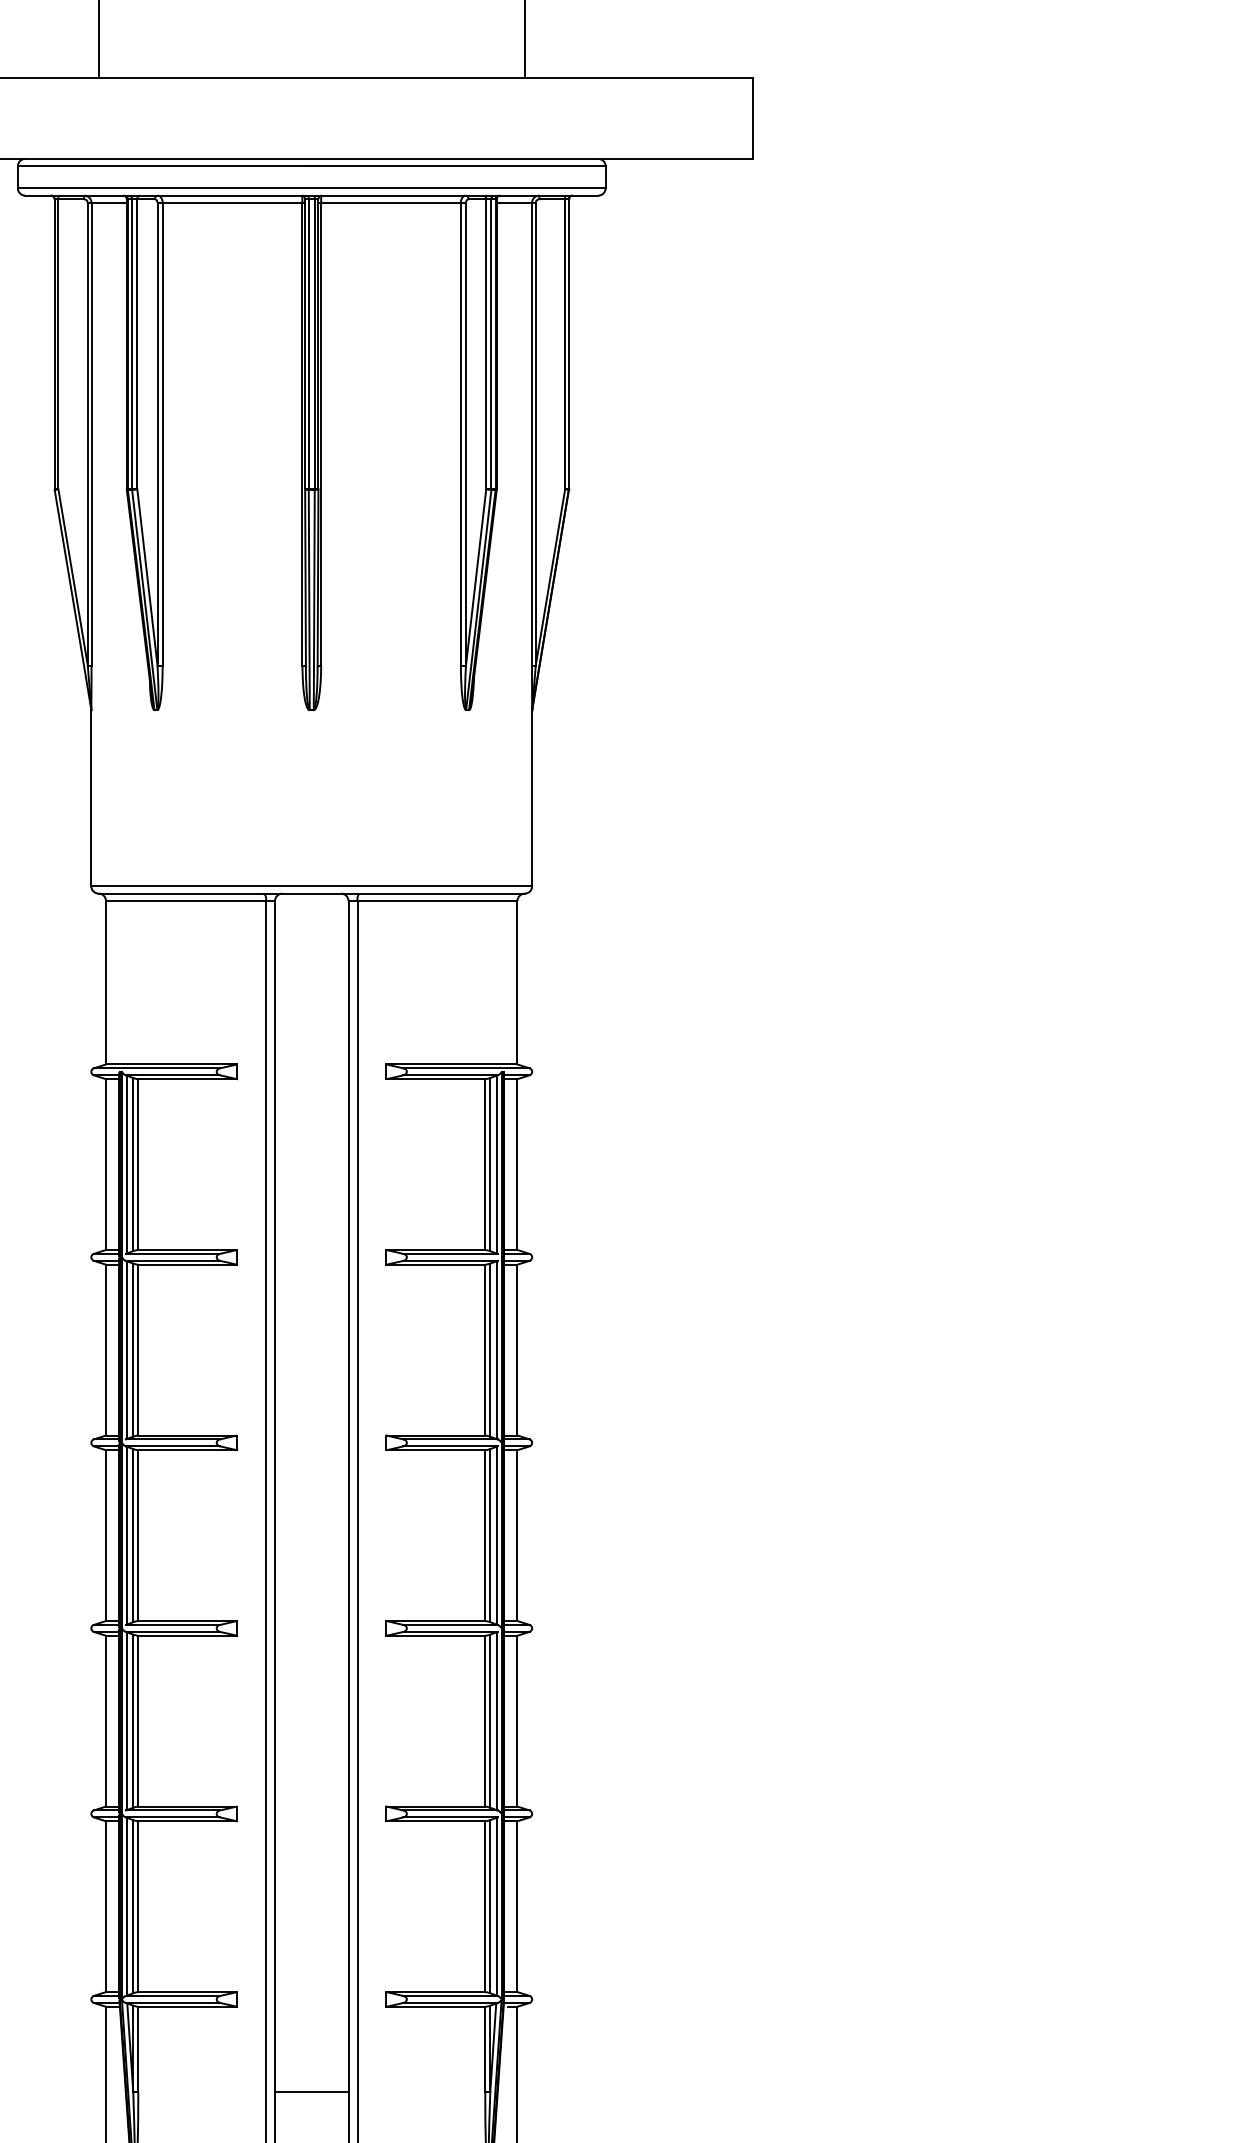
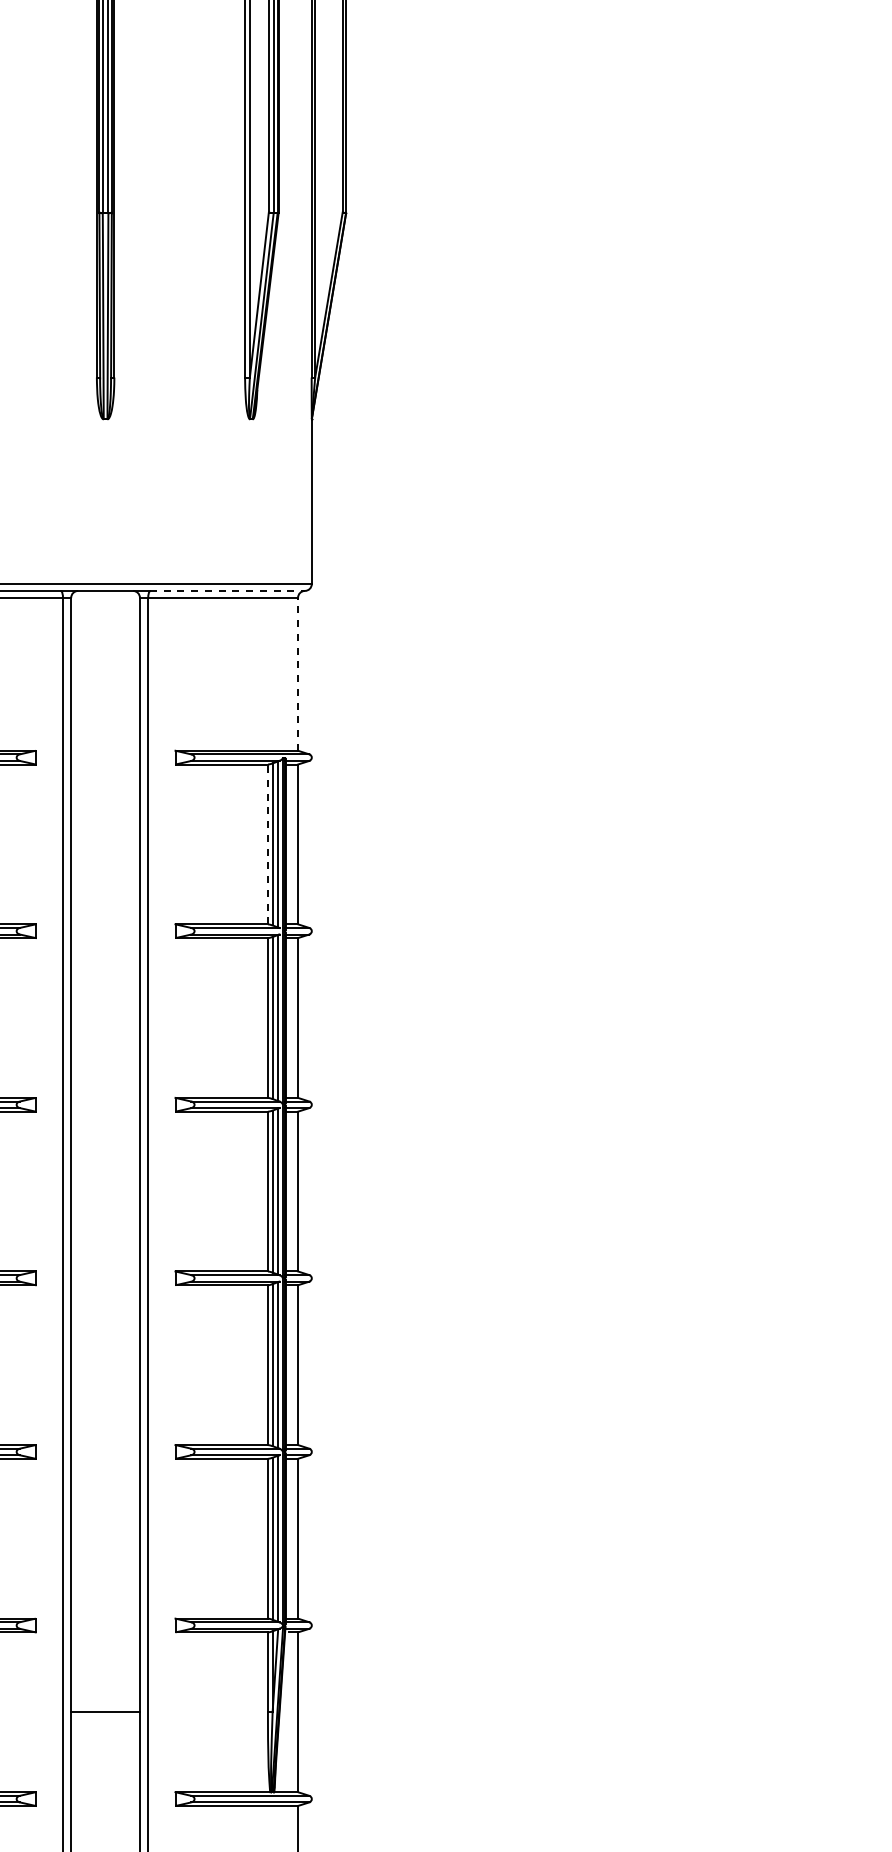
line: (441, 893) -> (226, 590), solid -> dashed
line: (517, 982) -> (298, 674), solid -> dashed
line: (485, 1164) -> (268, 844), solid -> dashed

